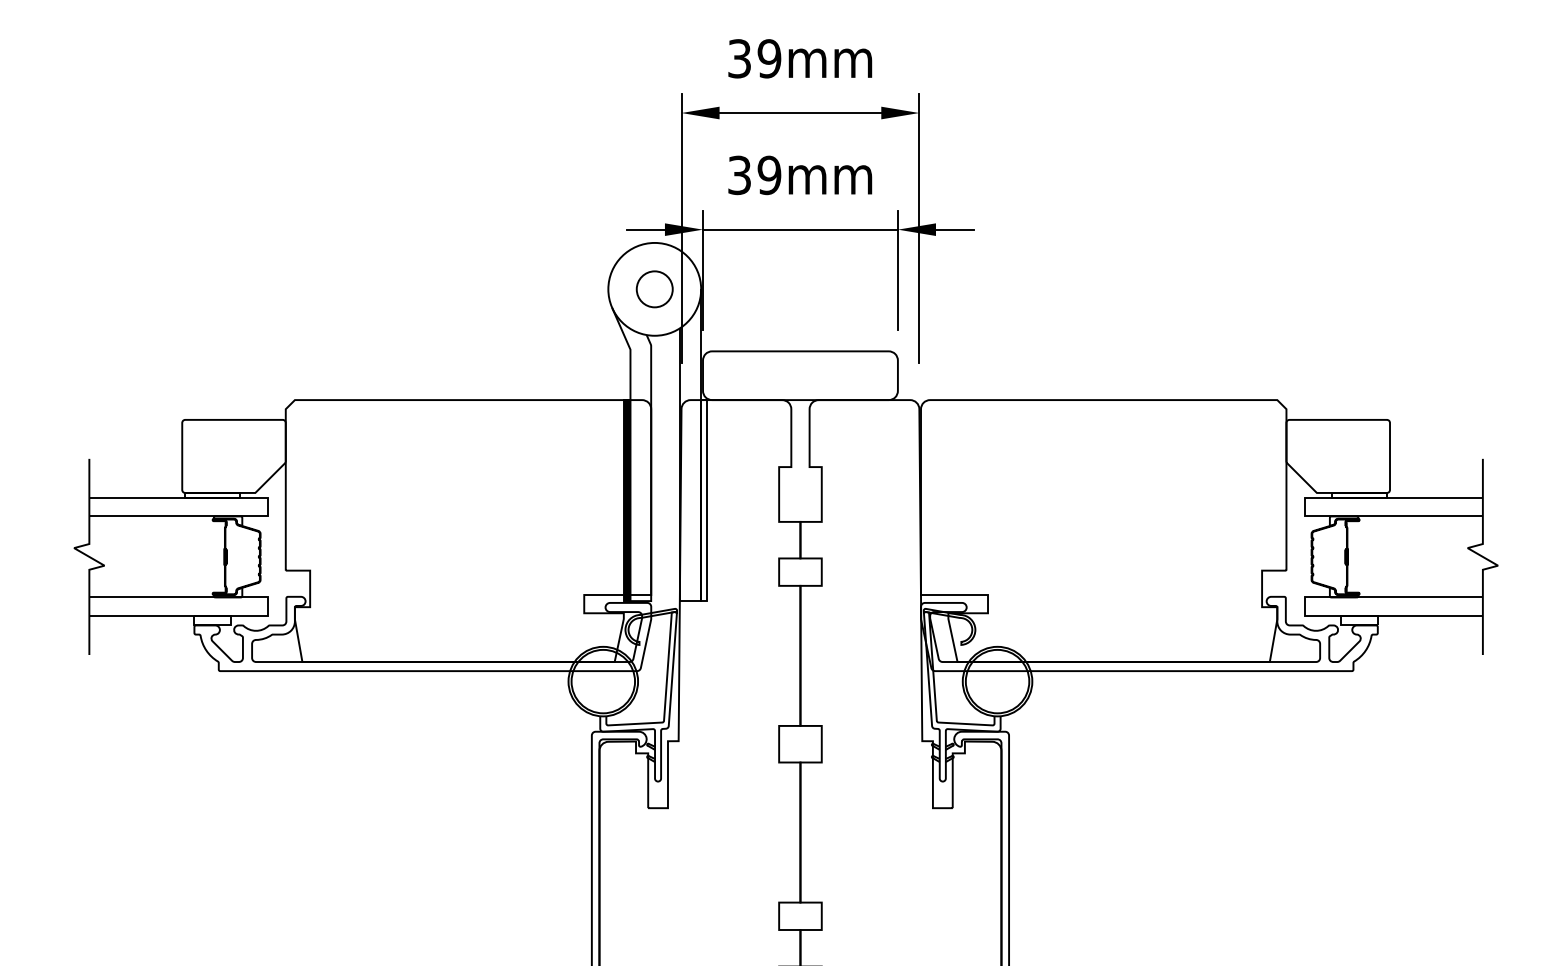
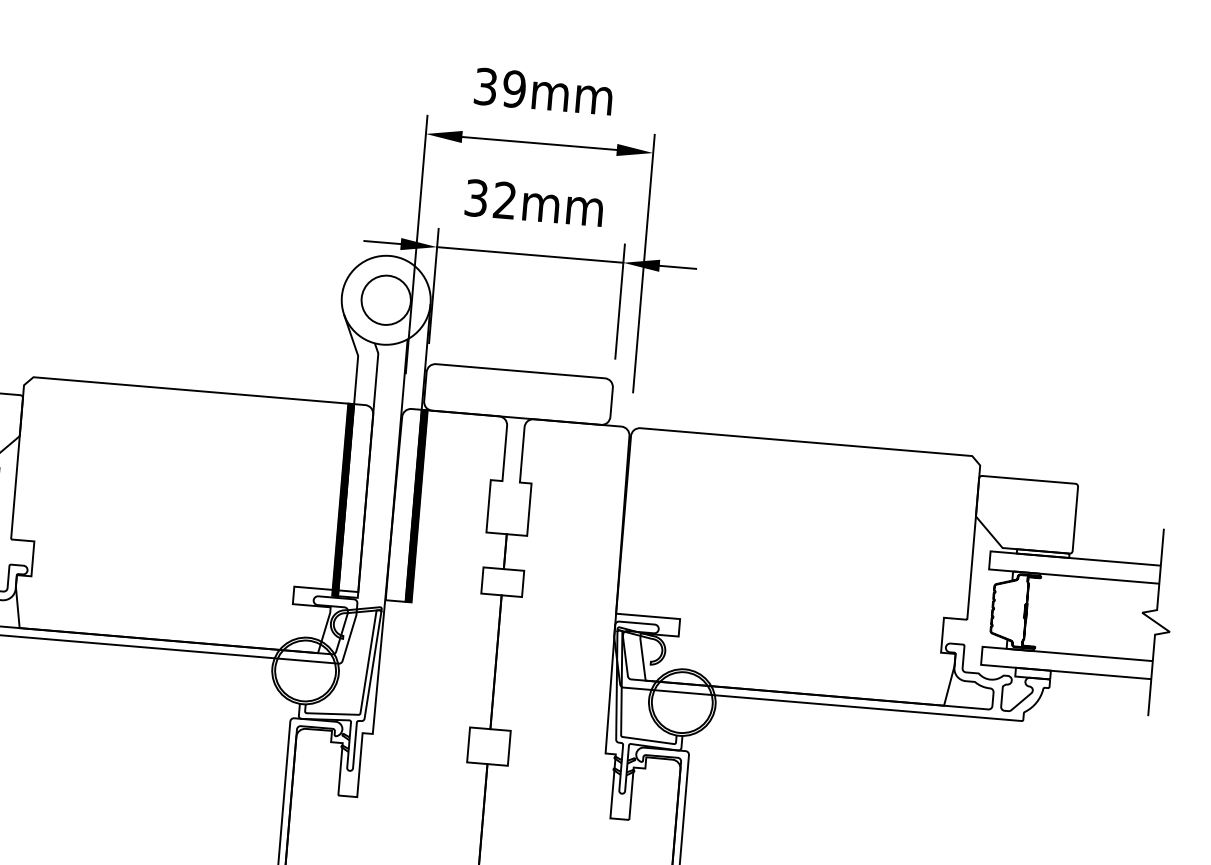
text: (769, 175) -> (505, 200), 39mm -> 32mm
circle: (654, 289) -> (385, 300), size x1.43
hatch: (704, 500) -> (416, 506), added

